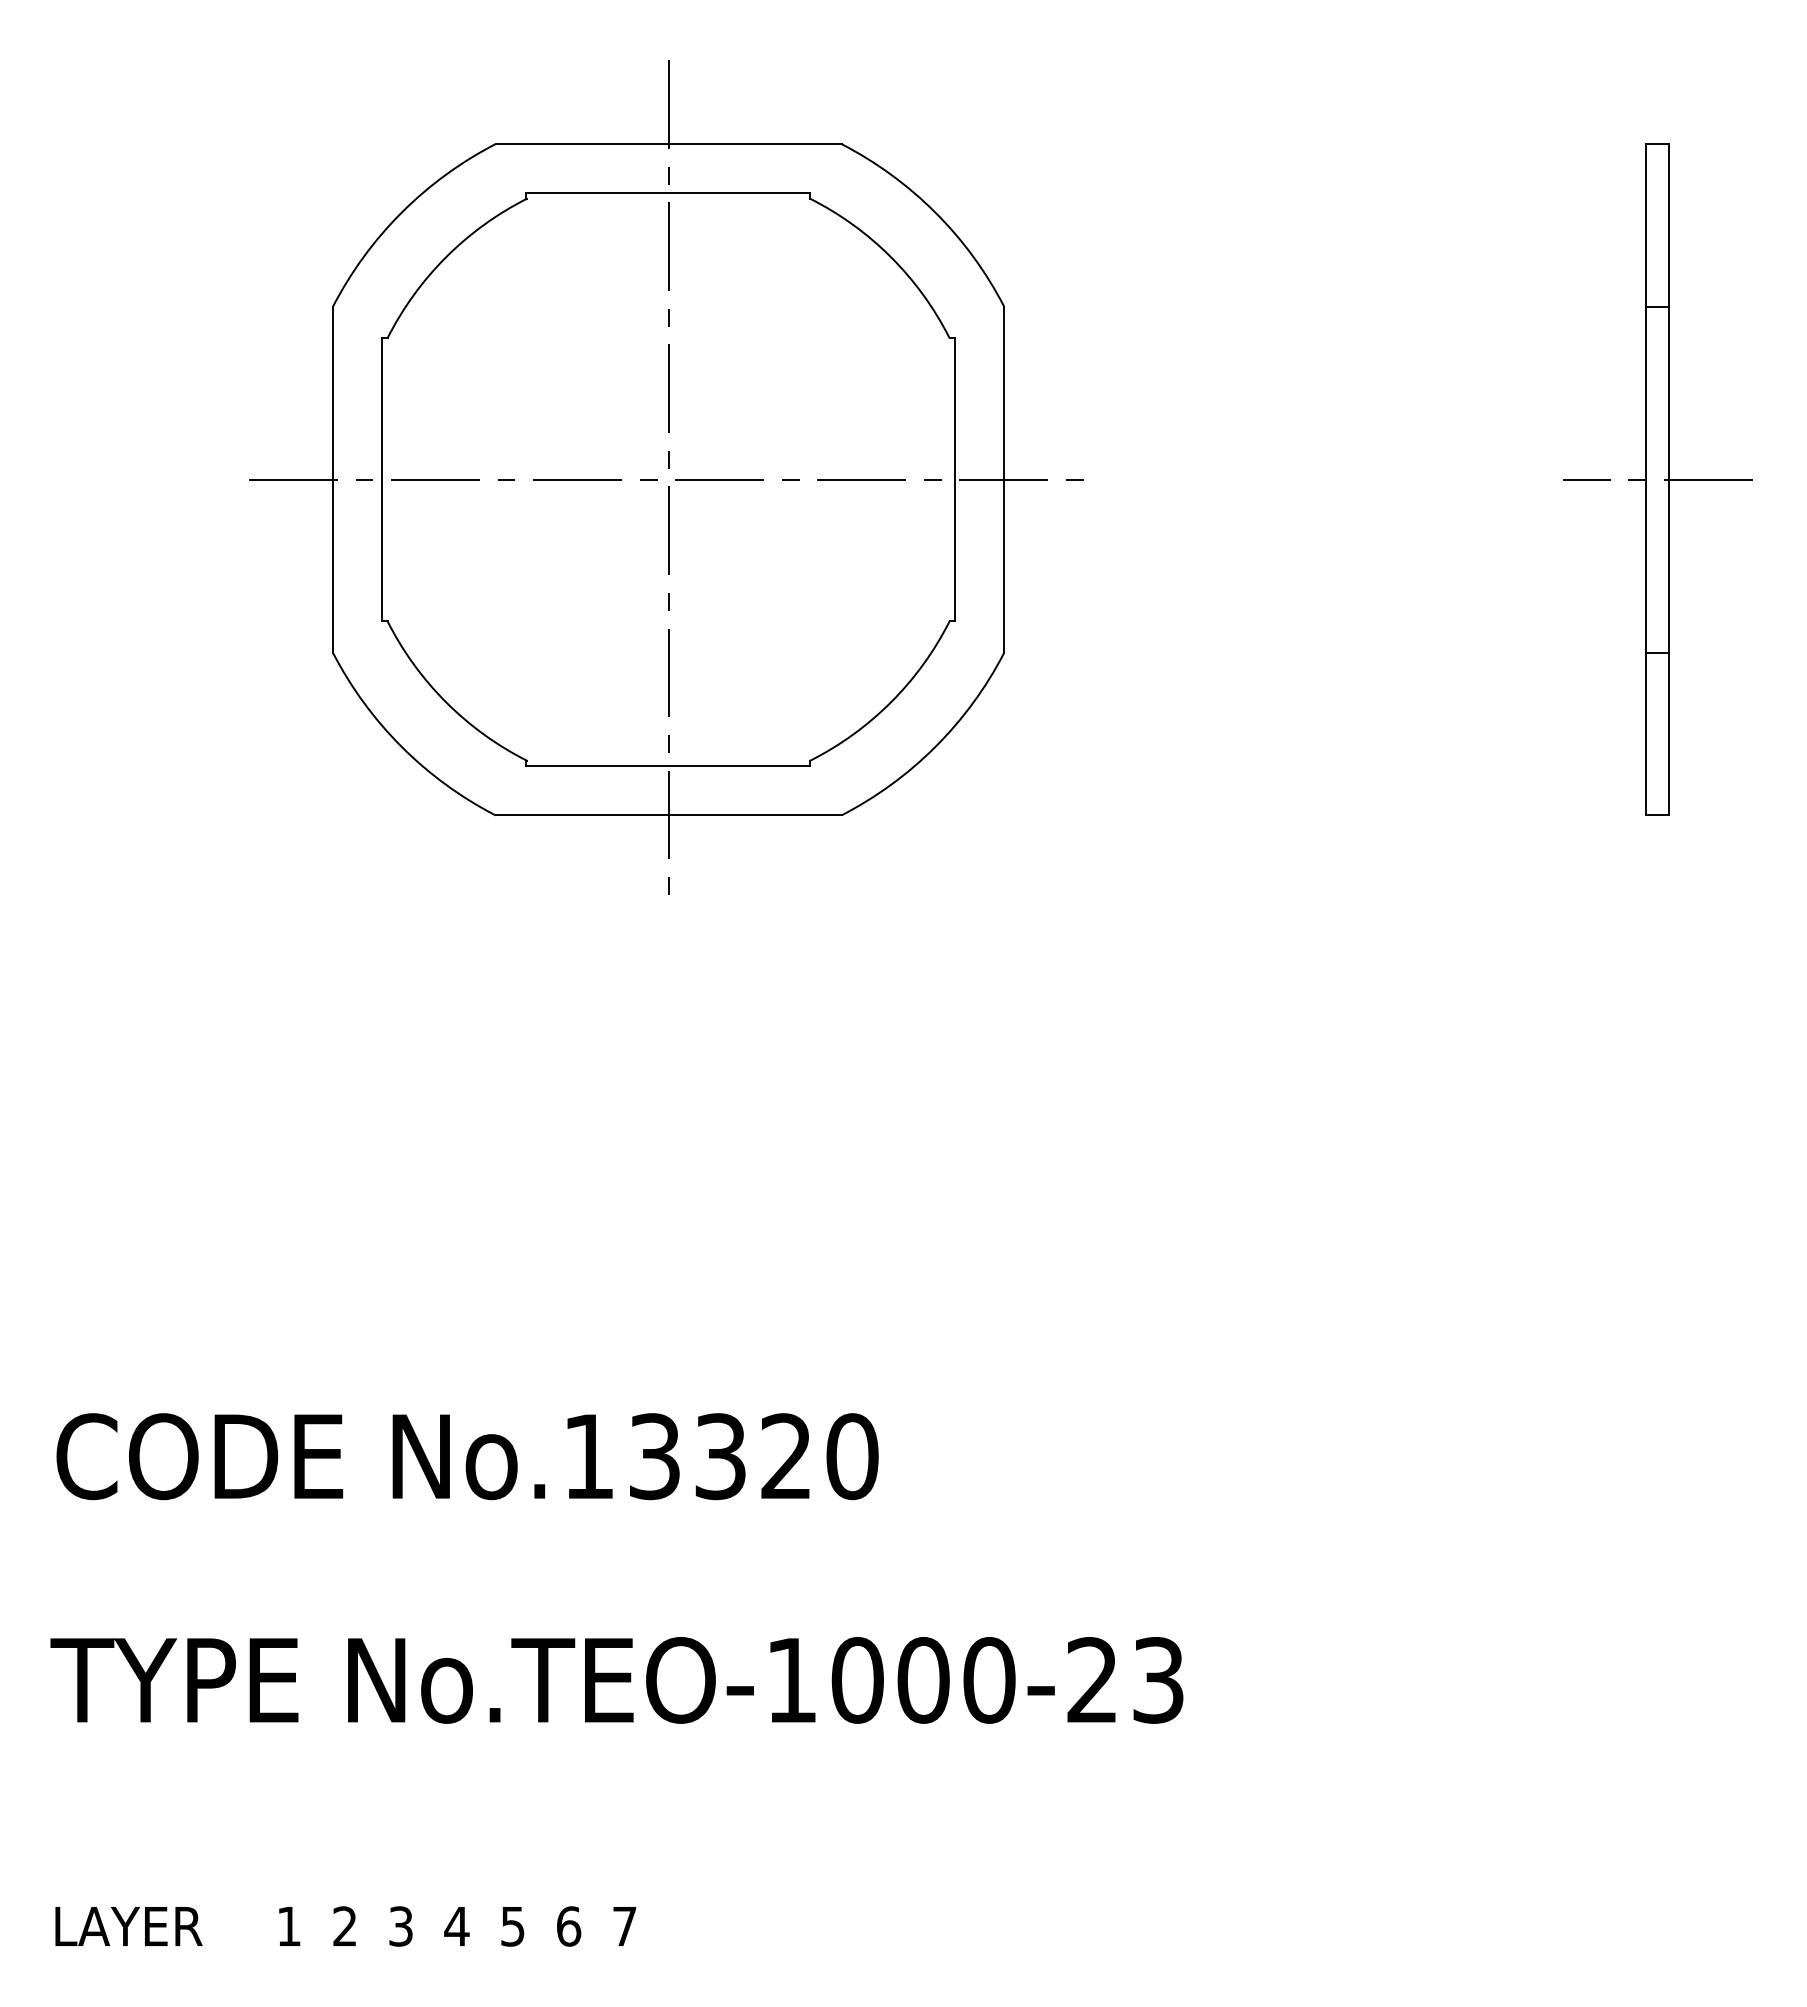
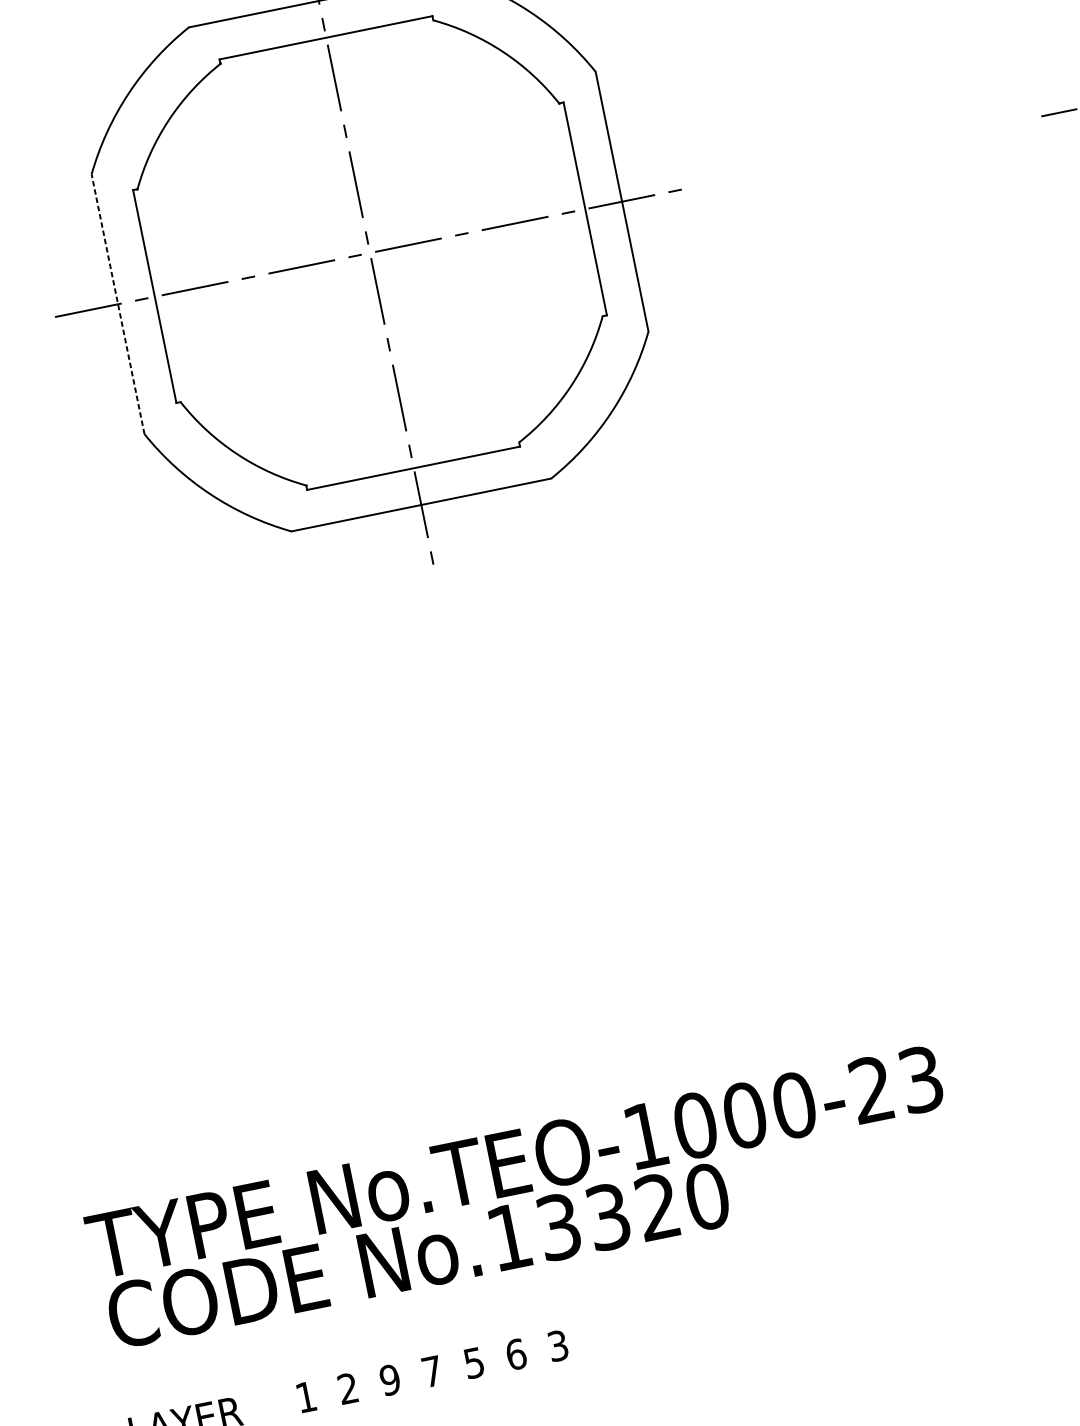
line: (332, 479) -> (117, 304), solid -> dashed
text: (467, 1456) -> (418, 1255), moved
text: (400, 1926) -> (389, 1380), 3 -> 9
text: (456, 1926) -> (431, 1371), 4 -> 7
text: (624, 1926) -> (557, 1345), 7 -> 3

